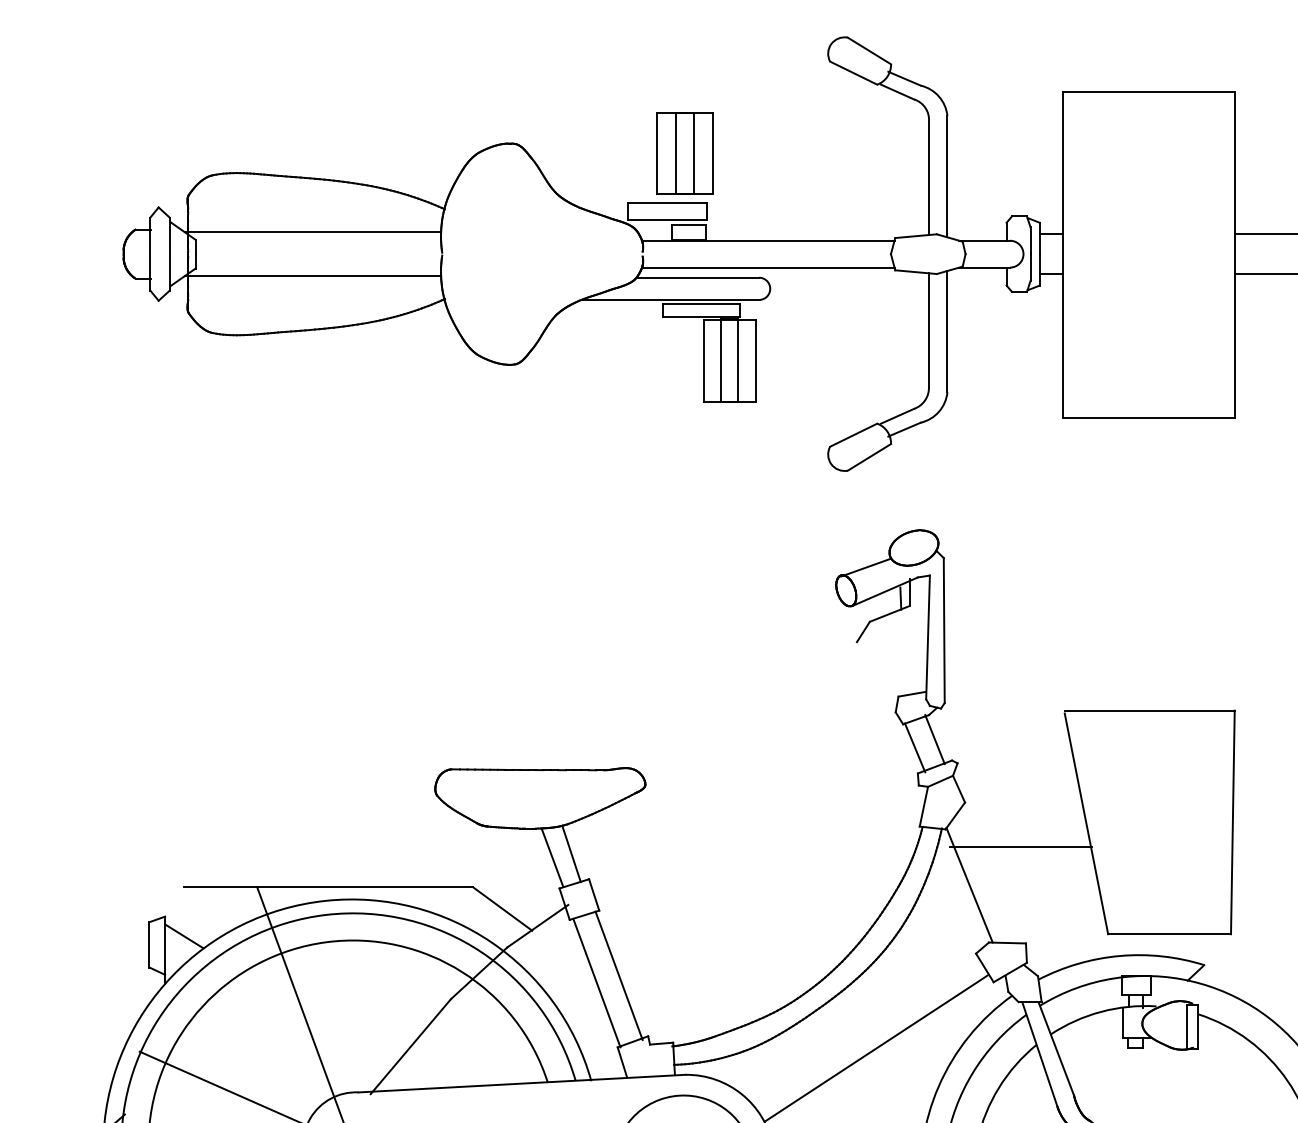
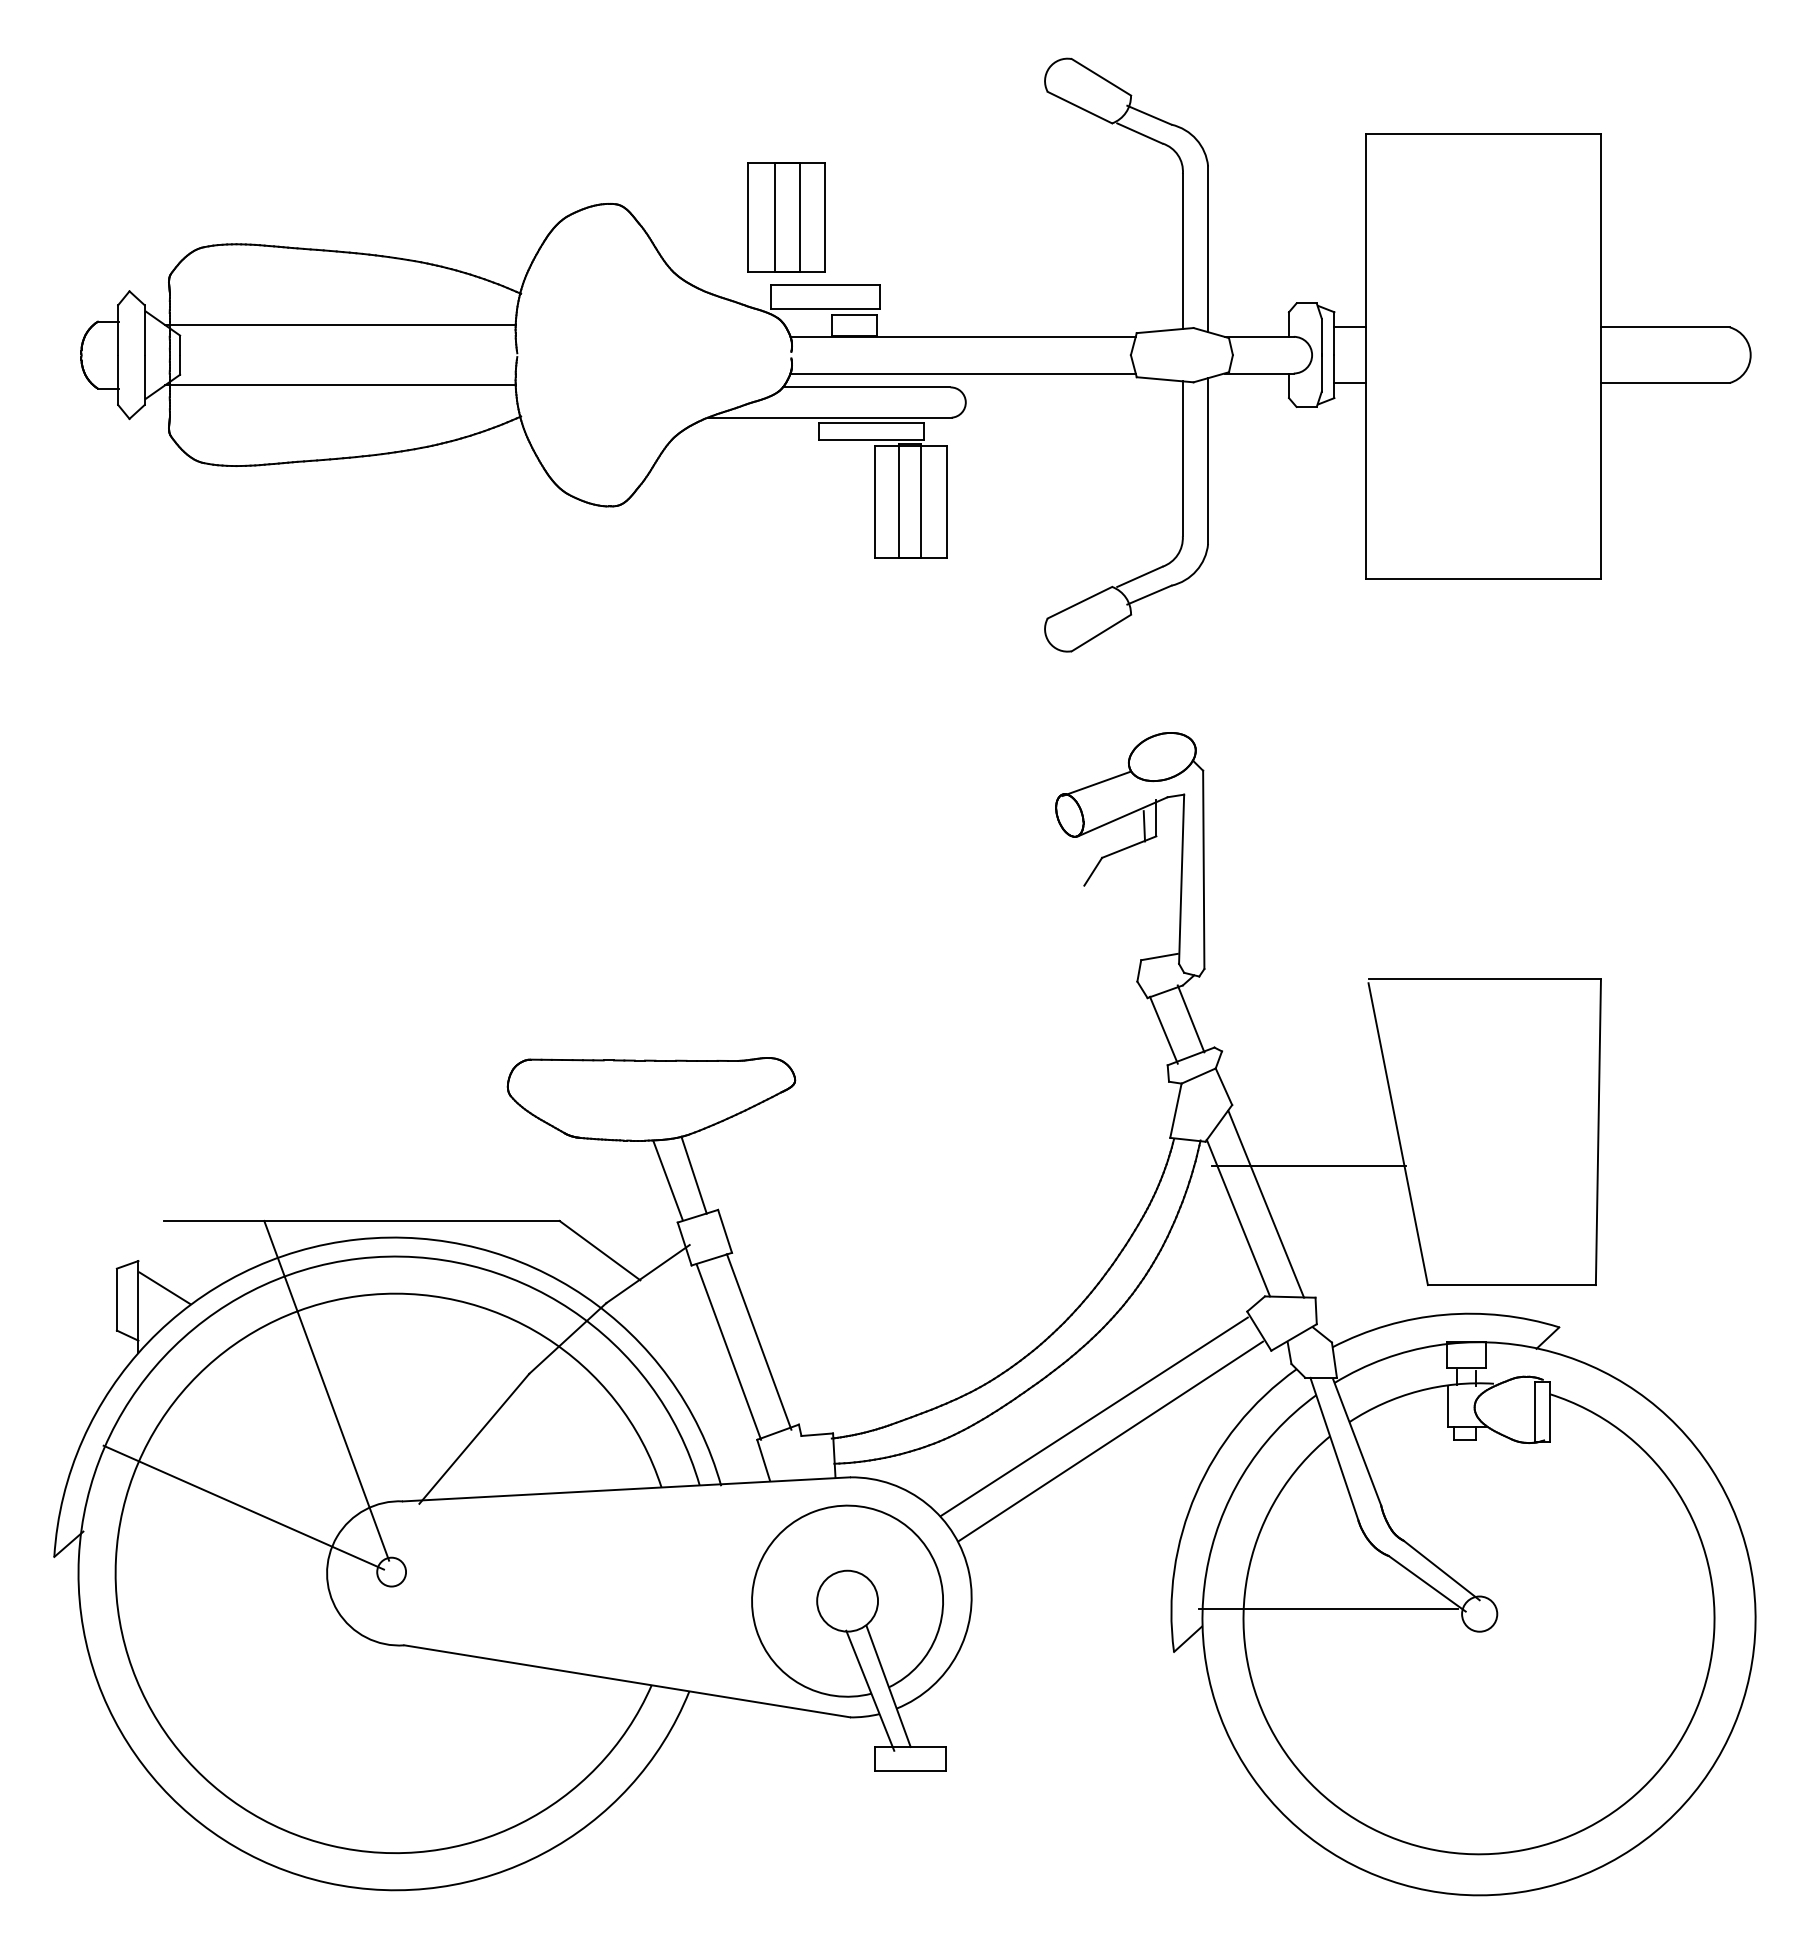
part: (684, 153) -> (786, 217), moved
line: (990, 874) -> (1266, 1203), added
line: (864, 1030) -> (1094, 1416), added

